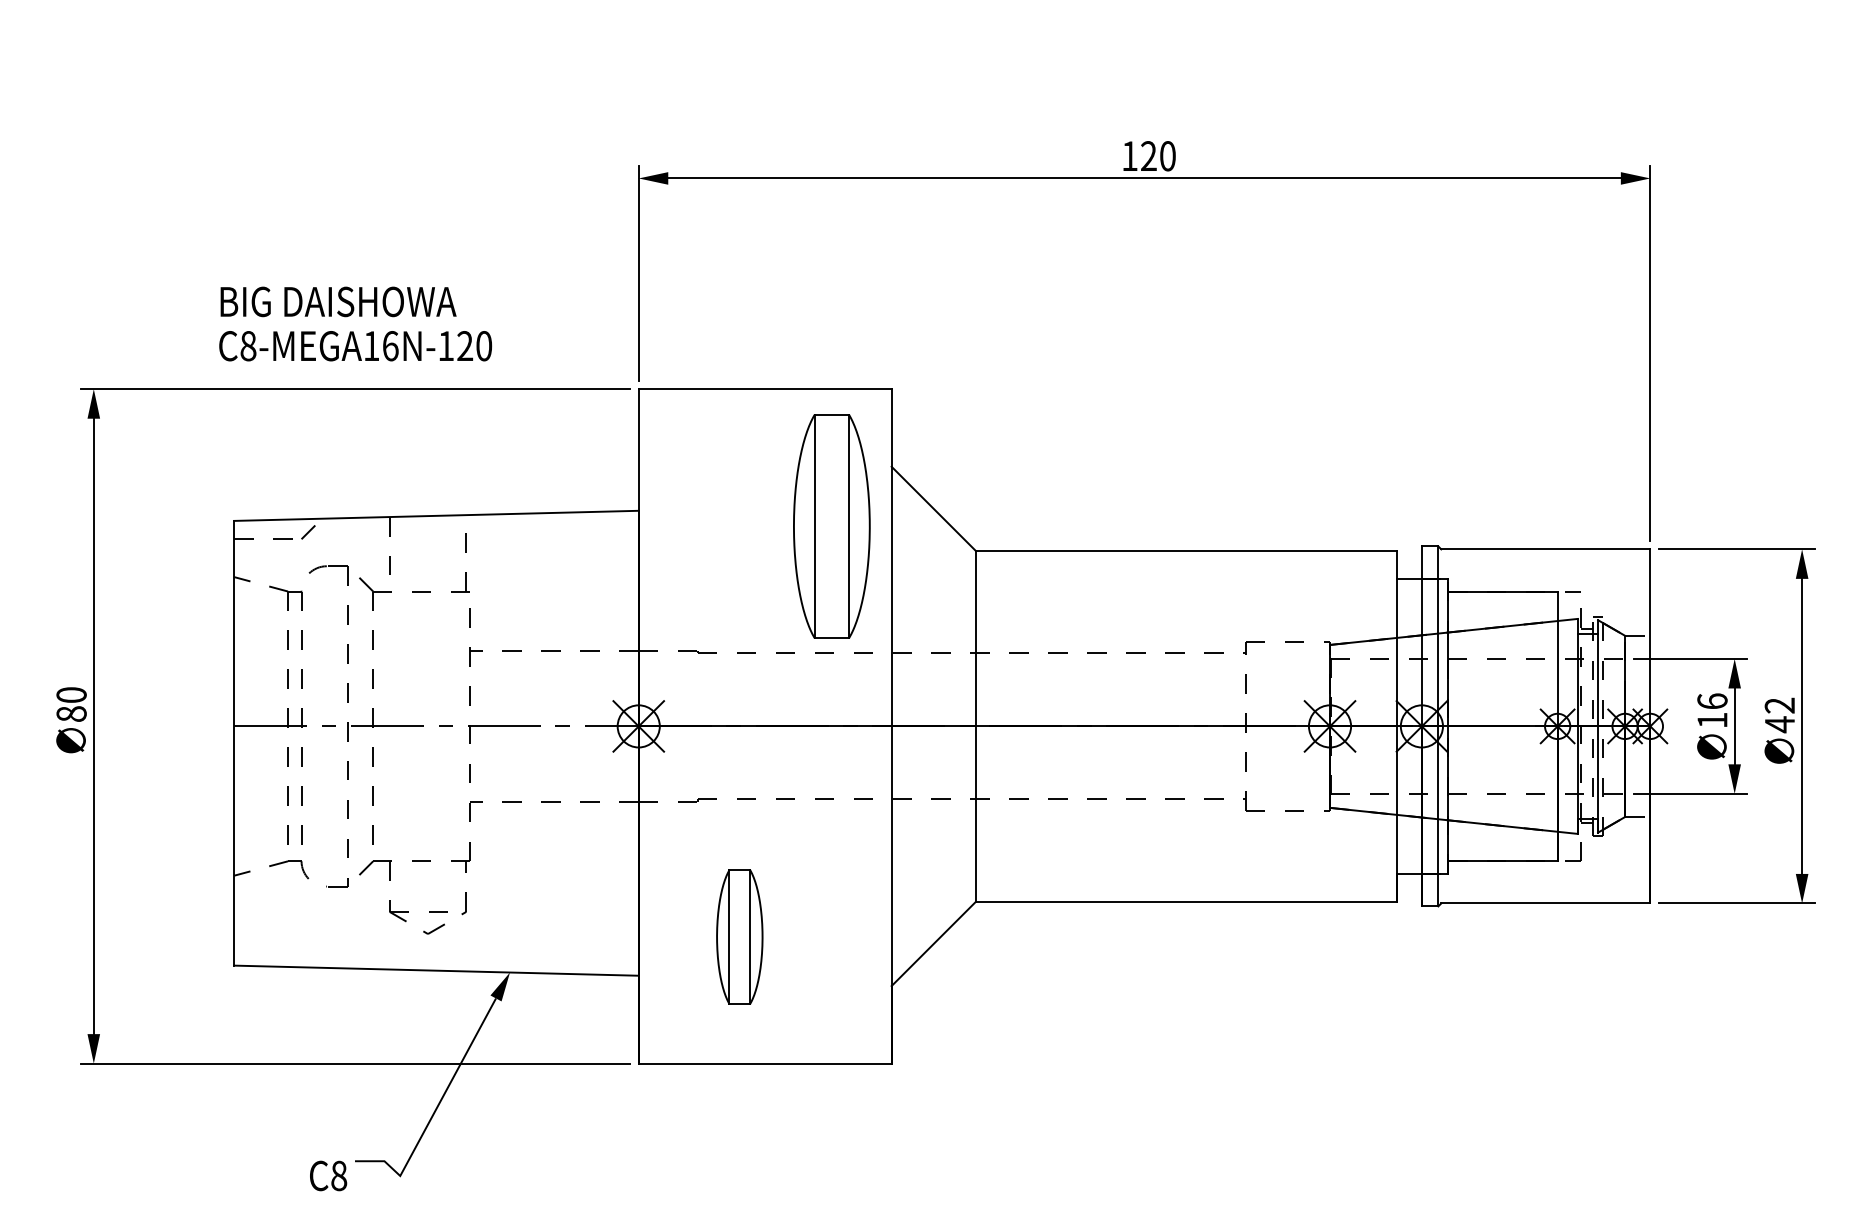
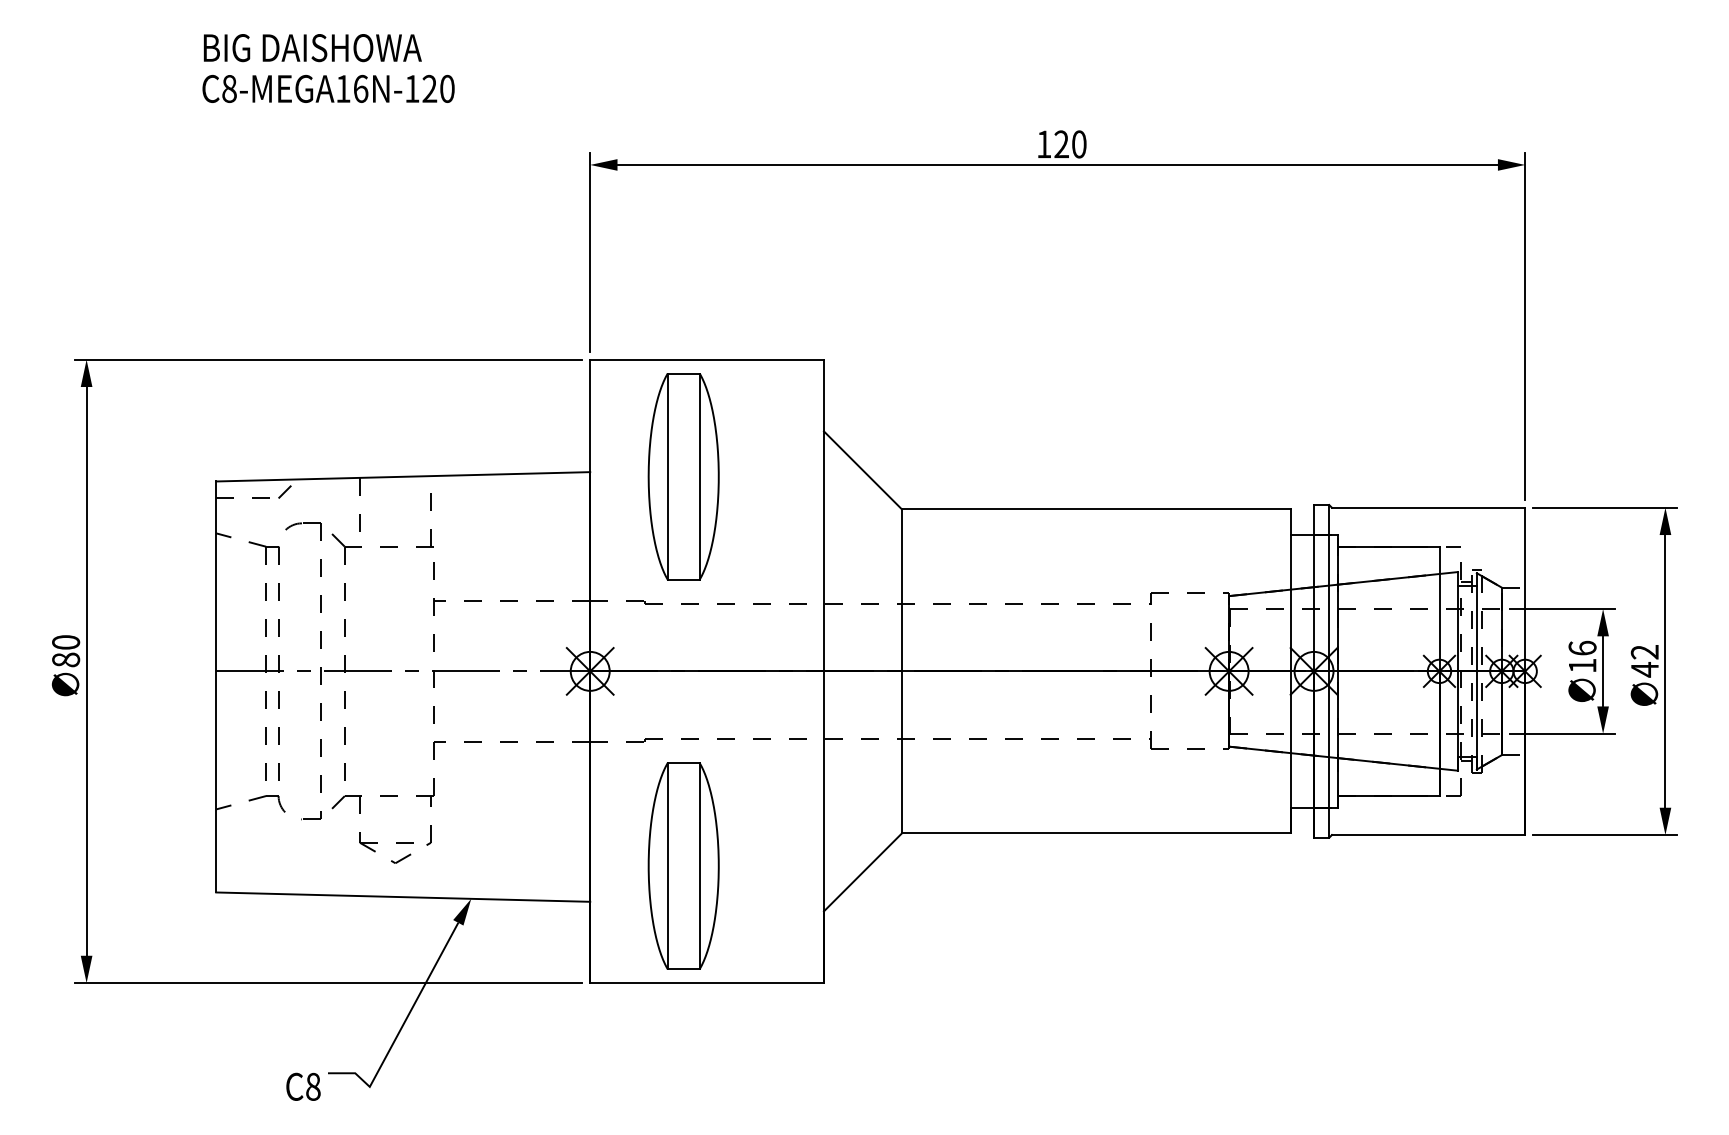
text: (355, 324) -> (328, 68), moved
part: (831, 526) -> (683, 476), moved
part: (739, 936) -> (683, 865), size x1.67

